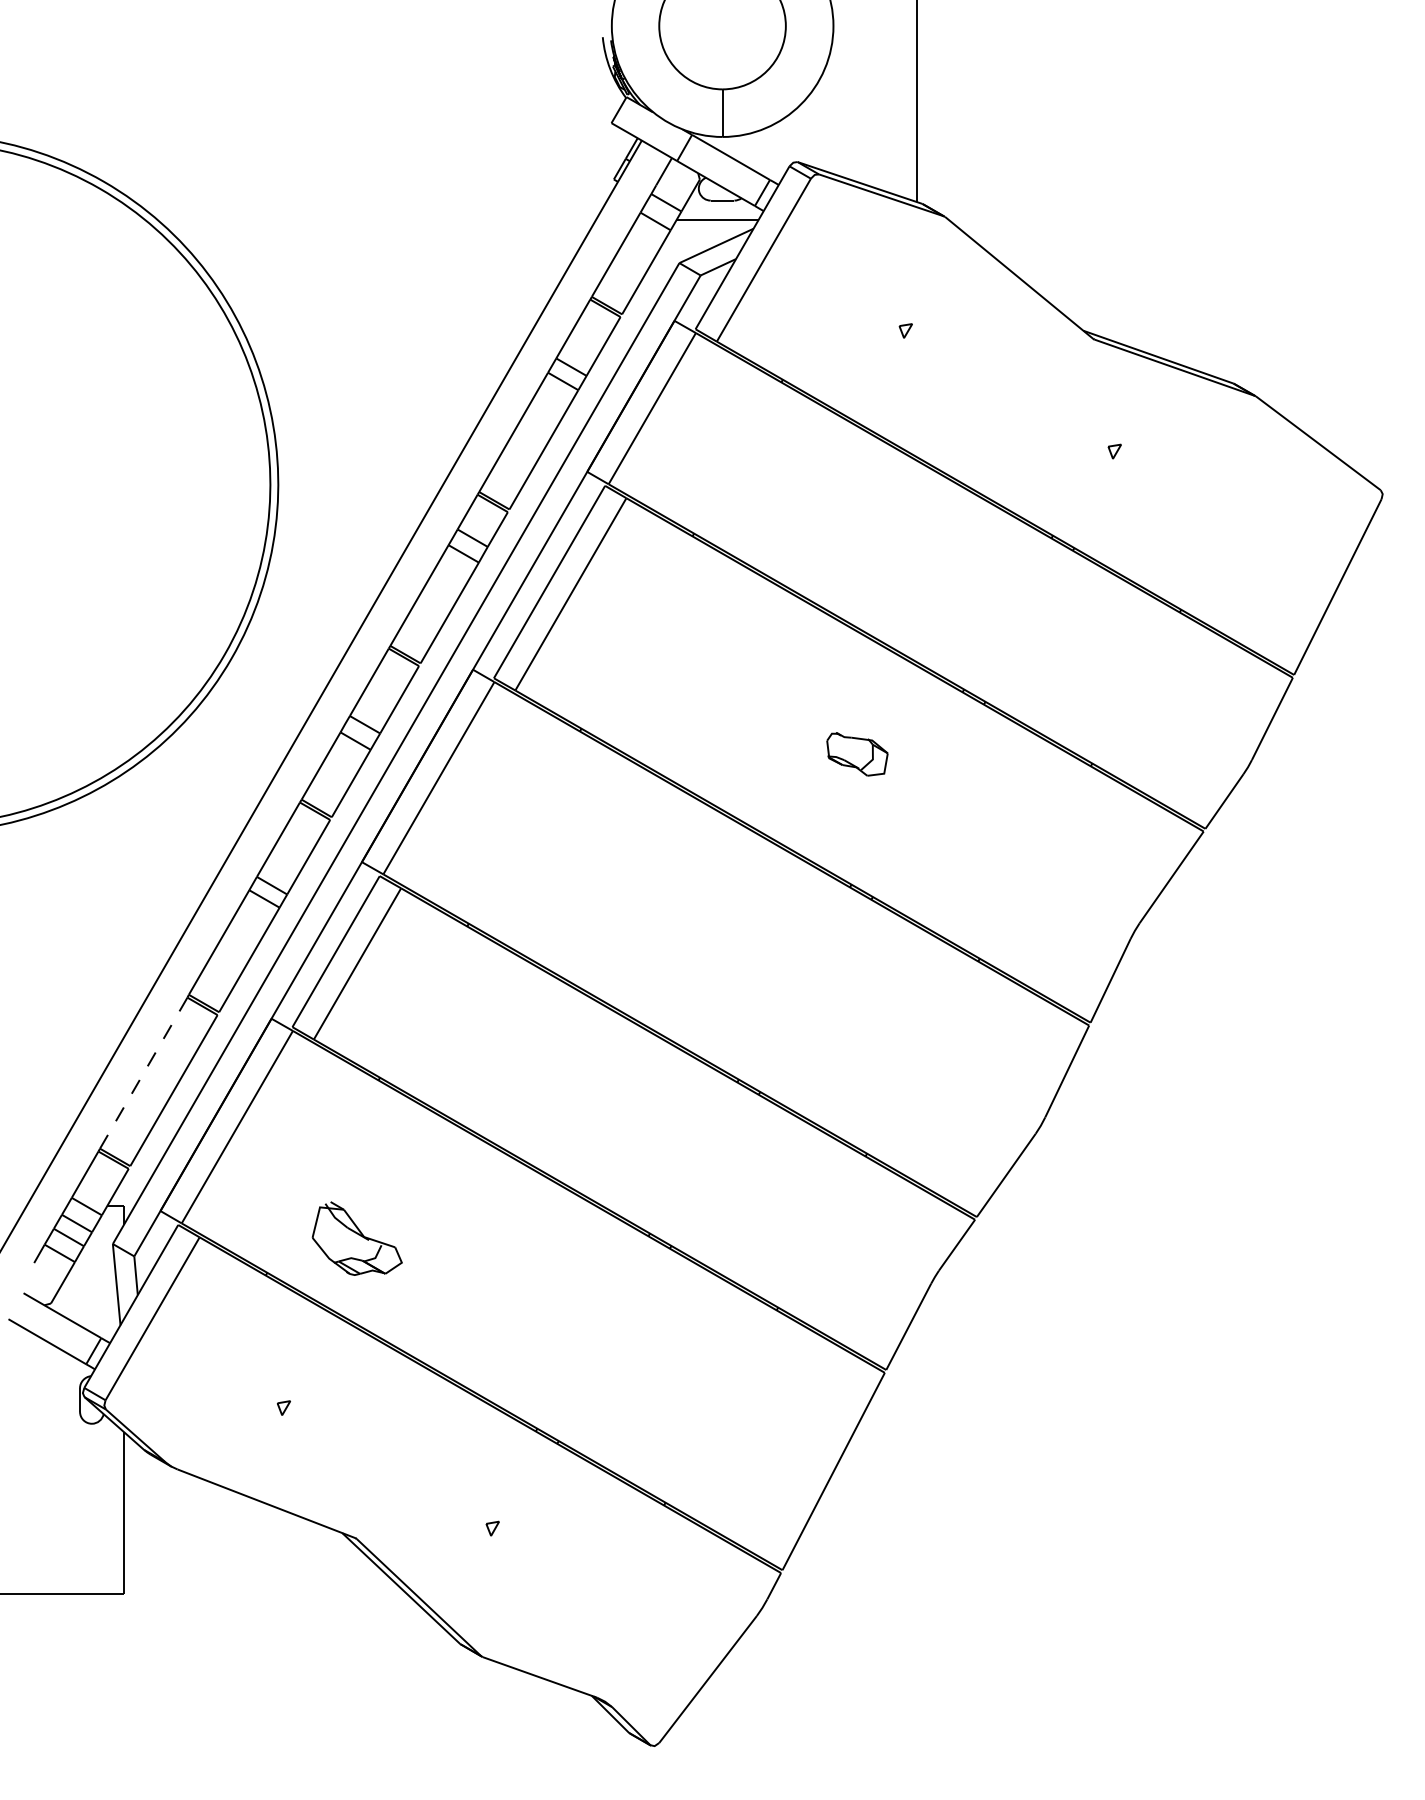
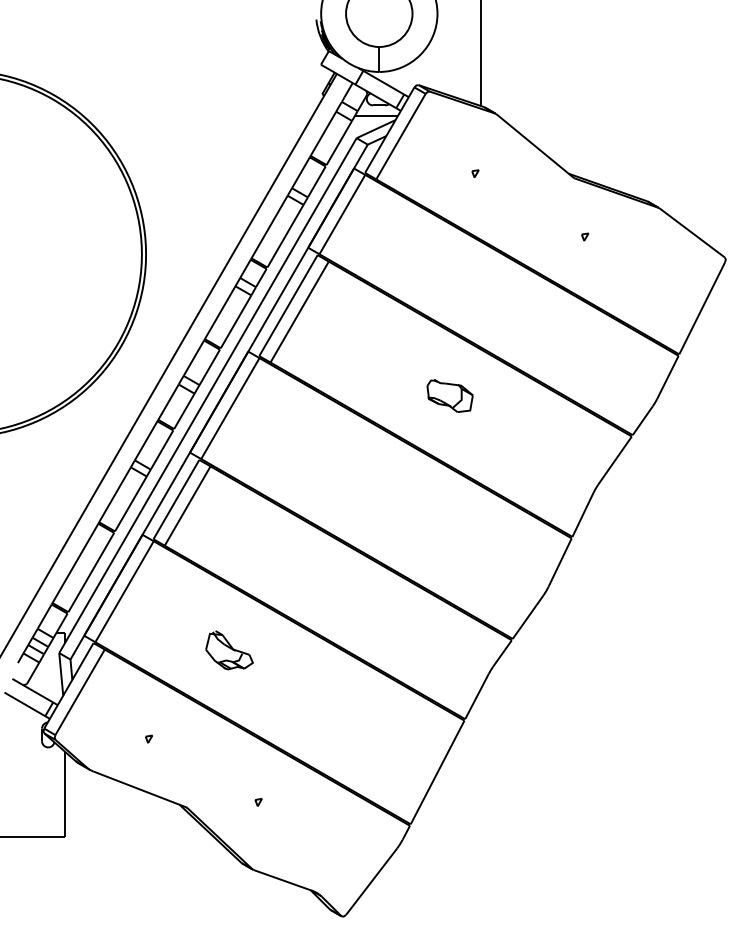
part: (856, 753) -> (449, 395), size x1.43
line: (143, 1073) -> (75, 563), dashed -> solid
part: (357, 1239) -> (229, 650), moved

